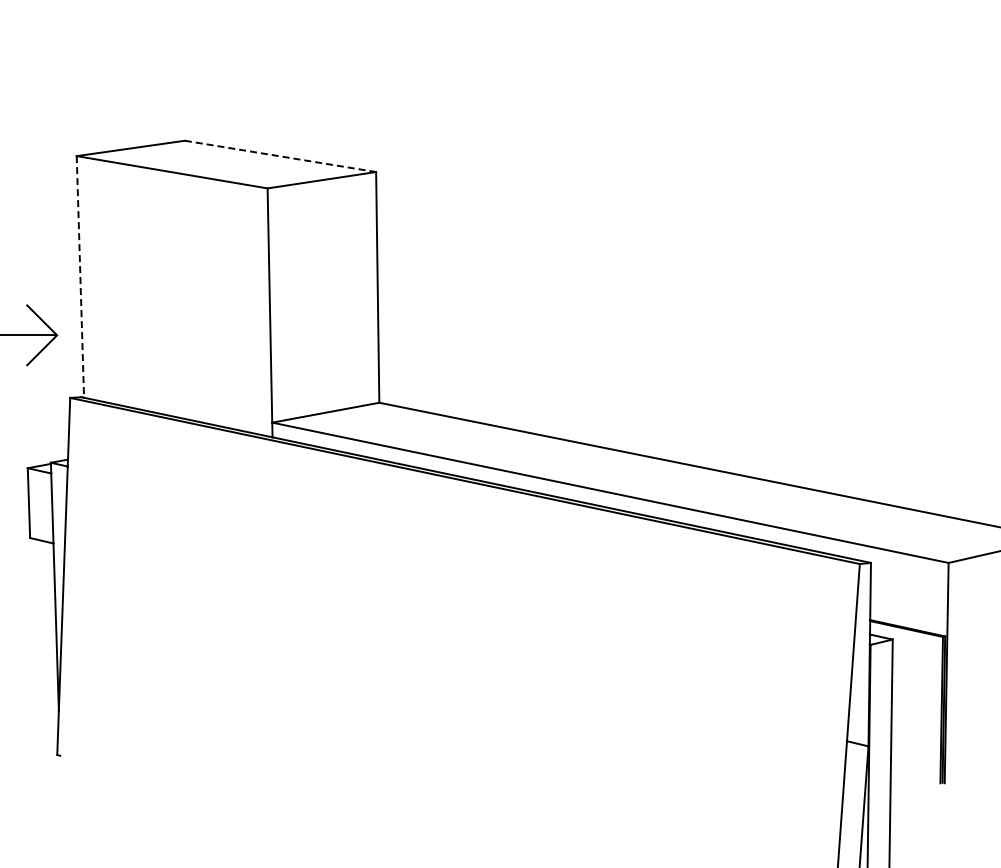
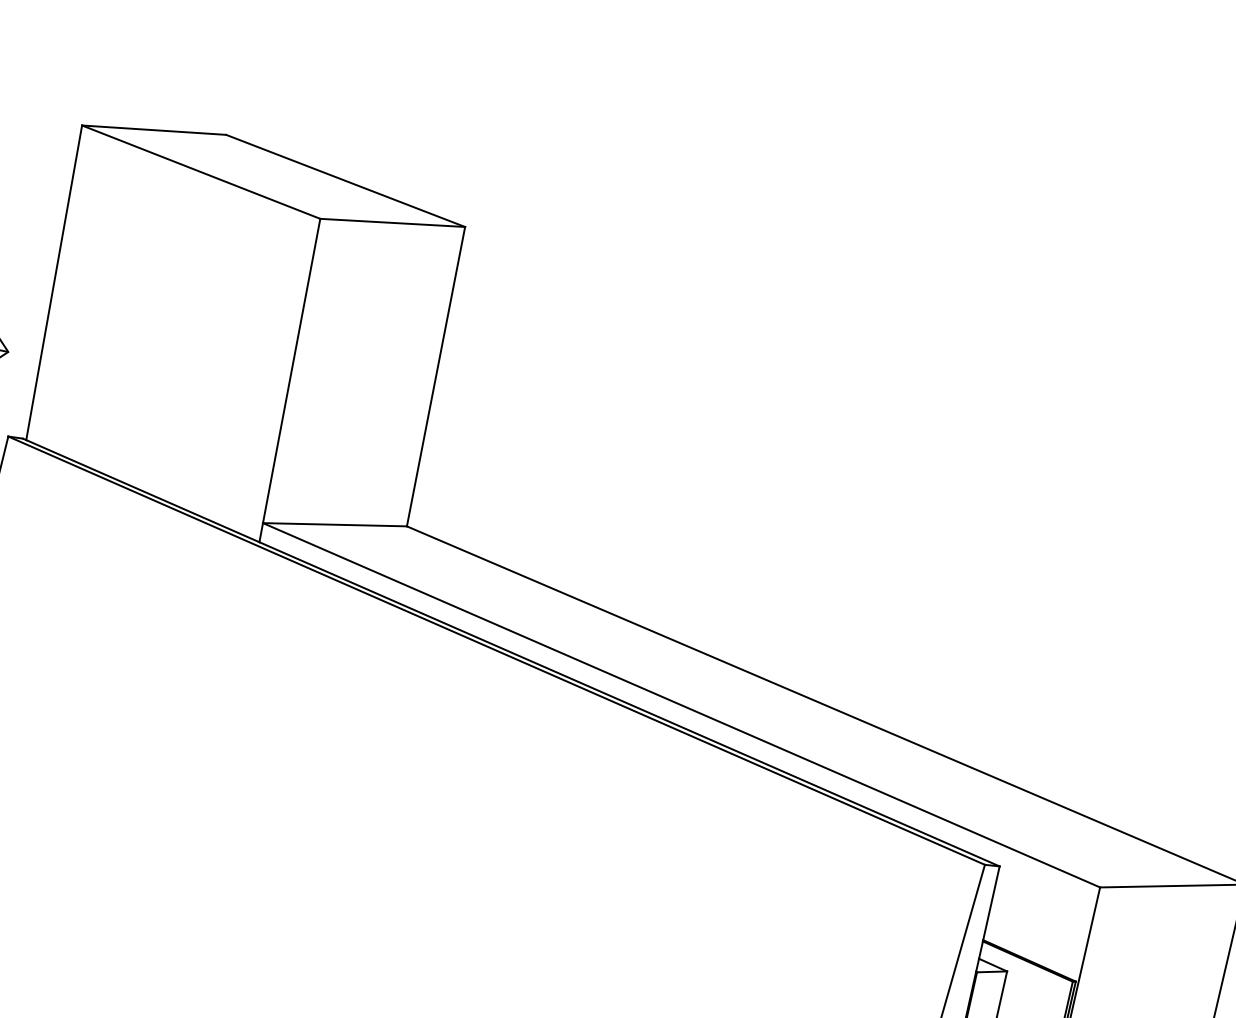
line: (280, 156) -> (345, 181), dashed -> solid
line: (80, 276) -> (54, 282), dashed -> solid

